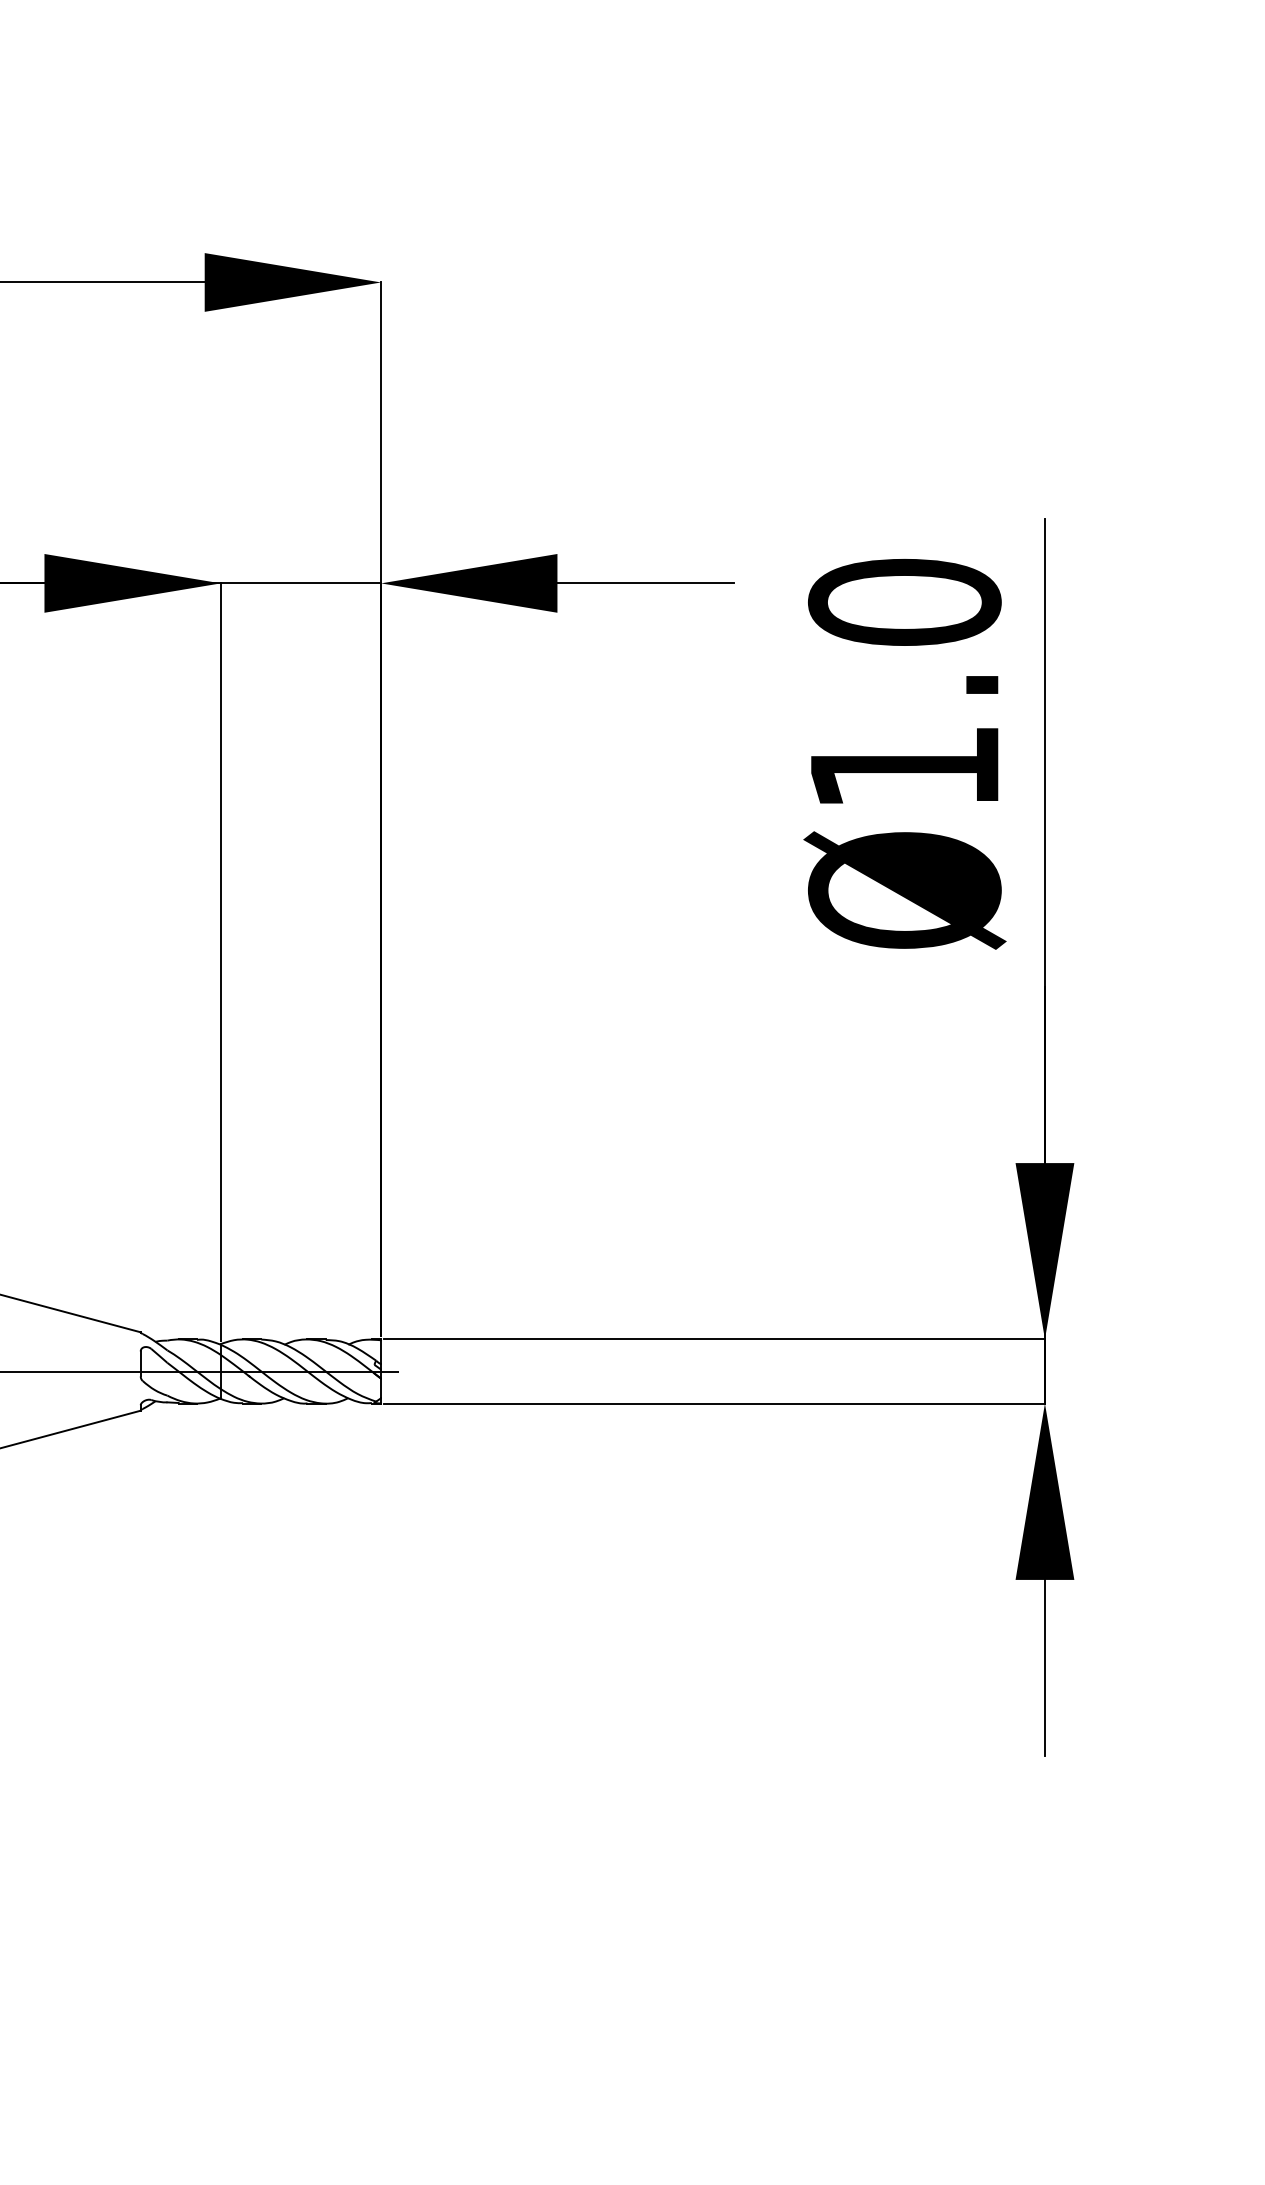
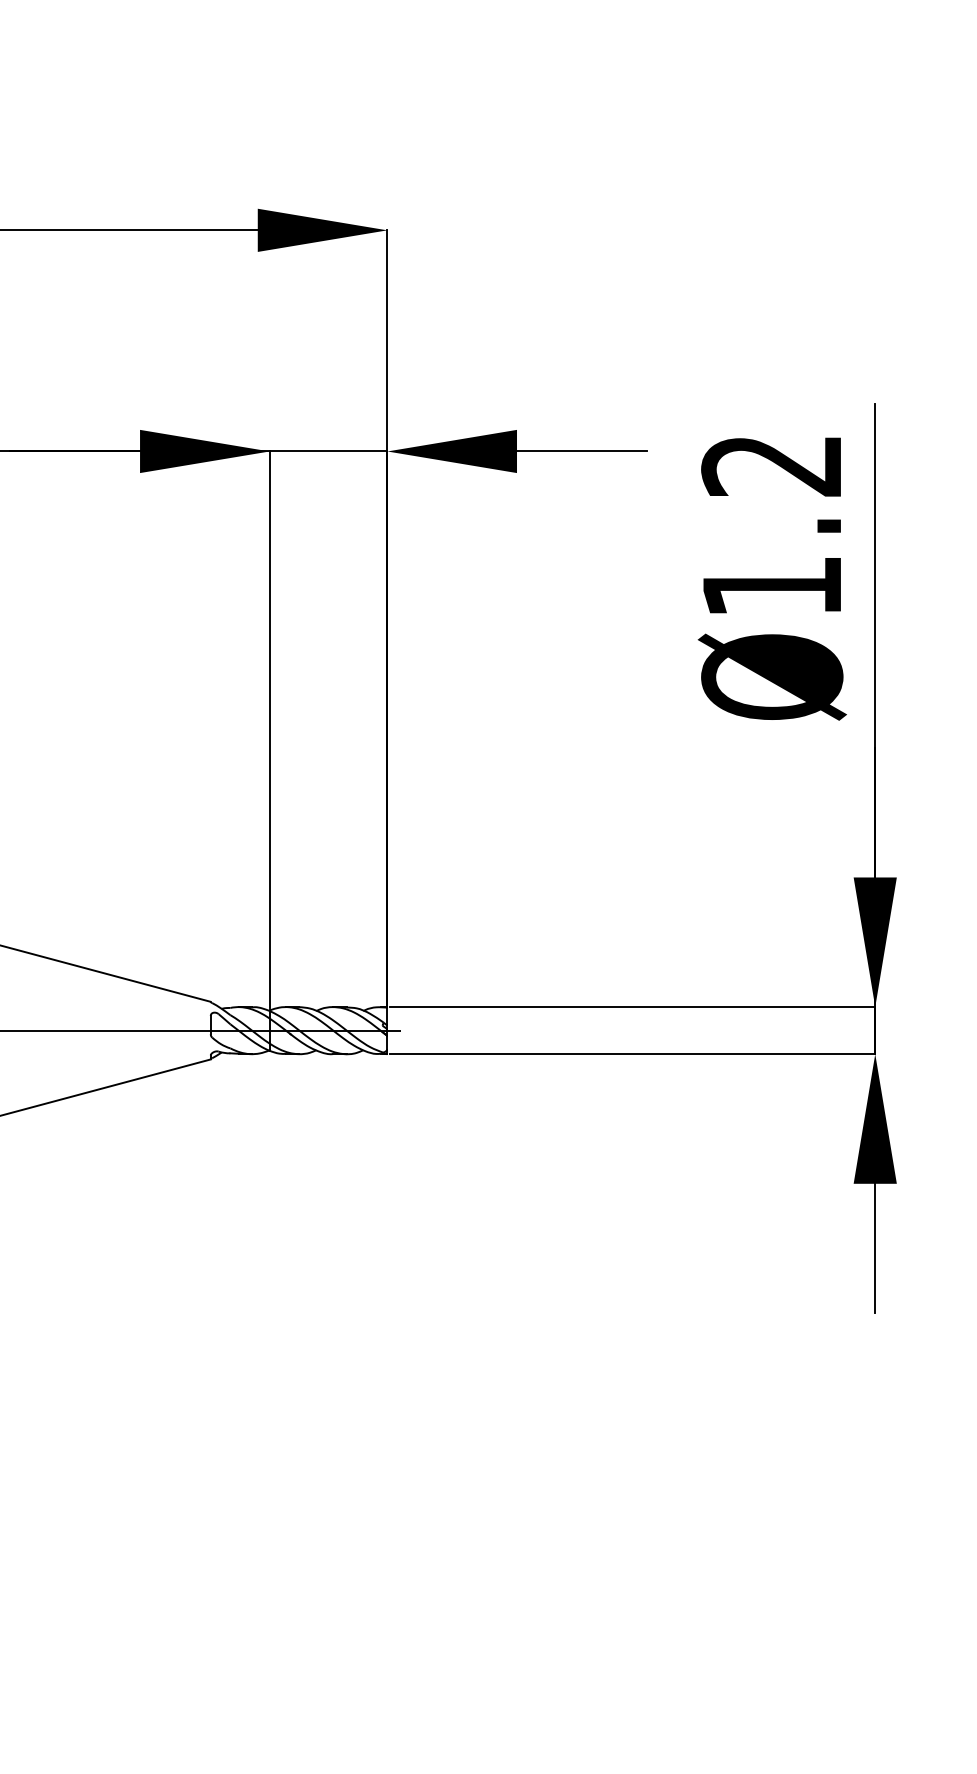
text: (905, 602) -> (772, 465), Ø1.0 -> Ø1.2

